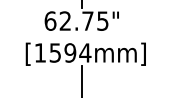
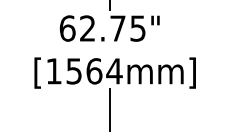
text: (70, 52) -> (94, 70), [1594mm] -> [1564mm]

